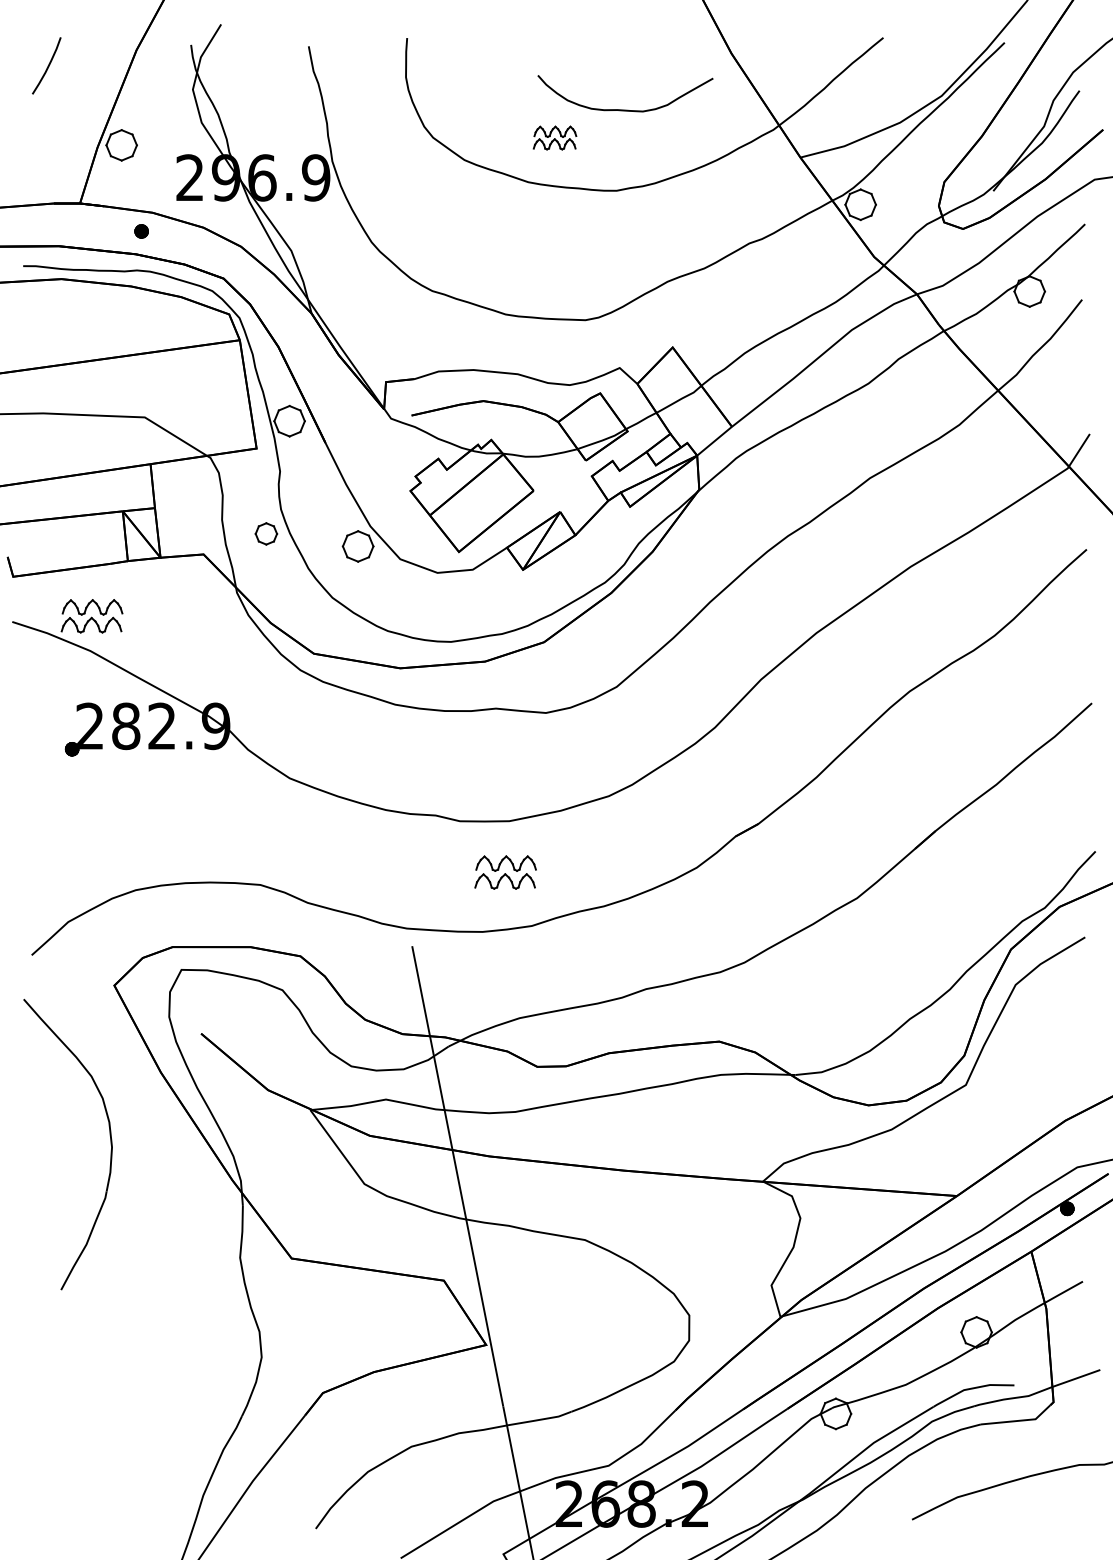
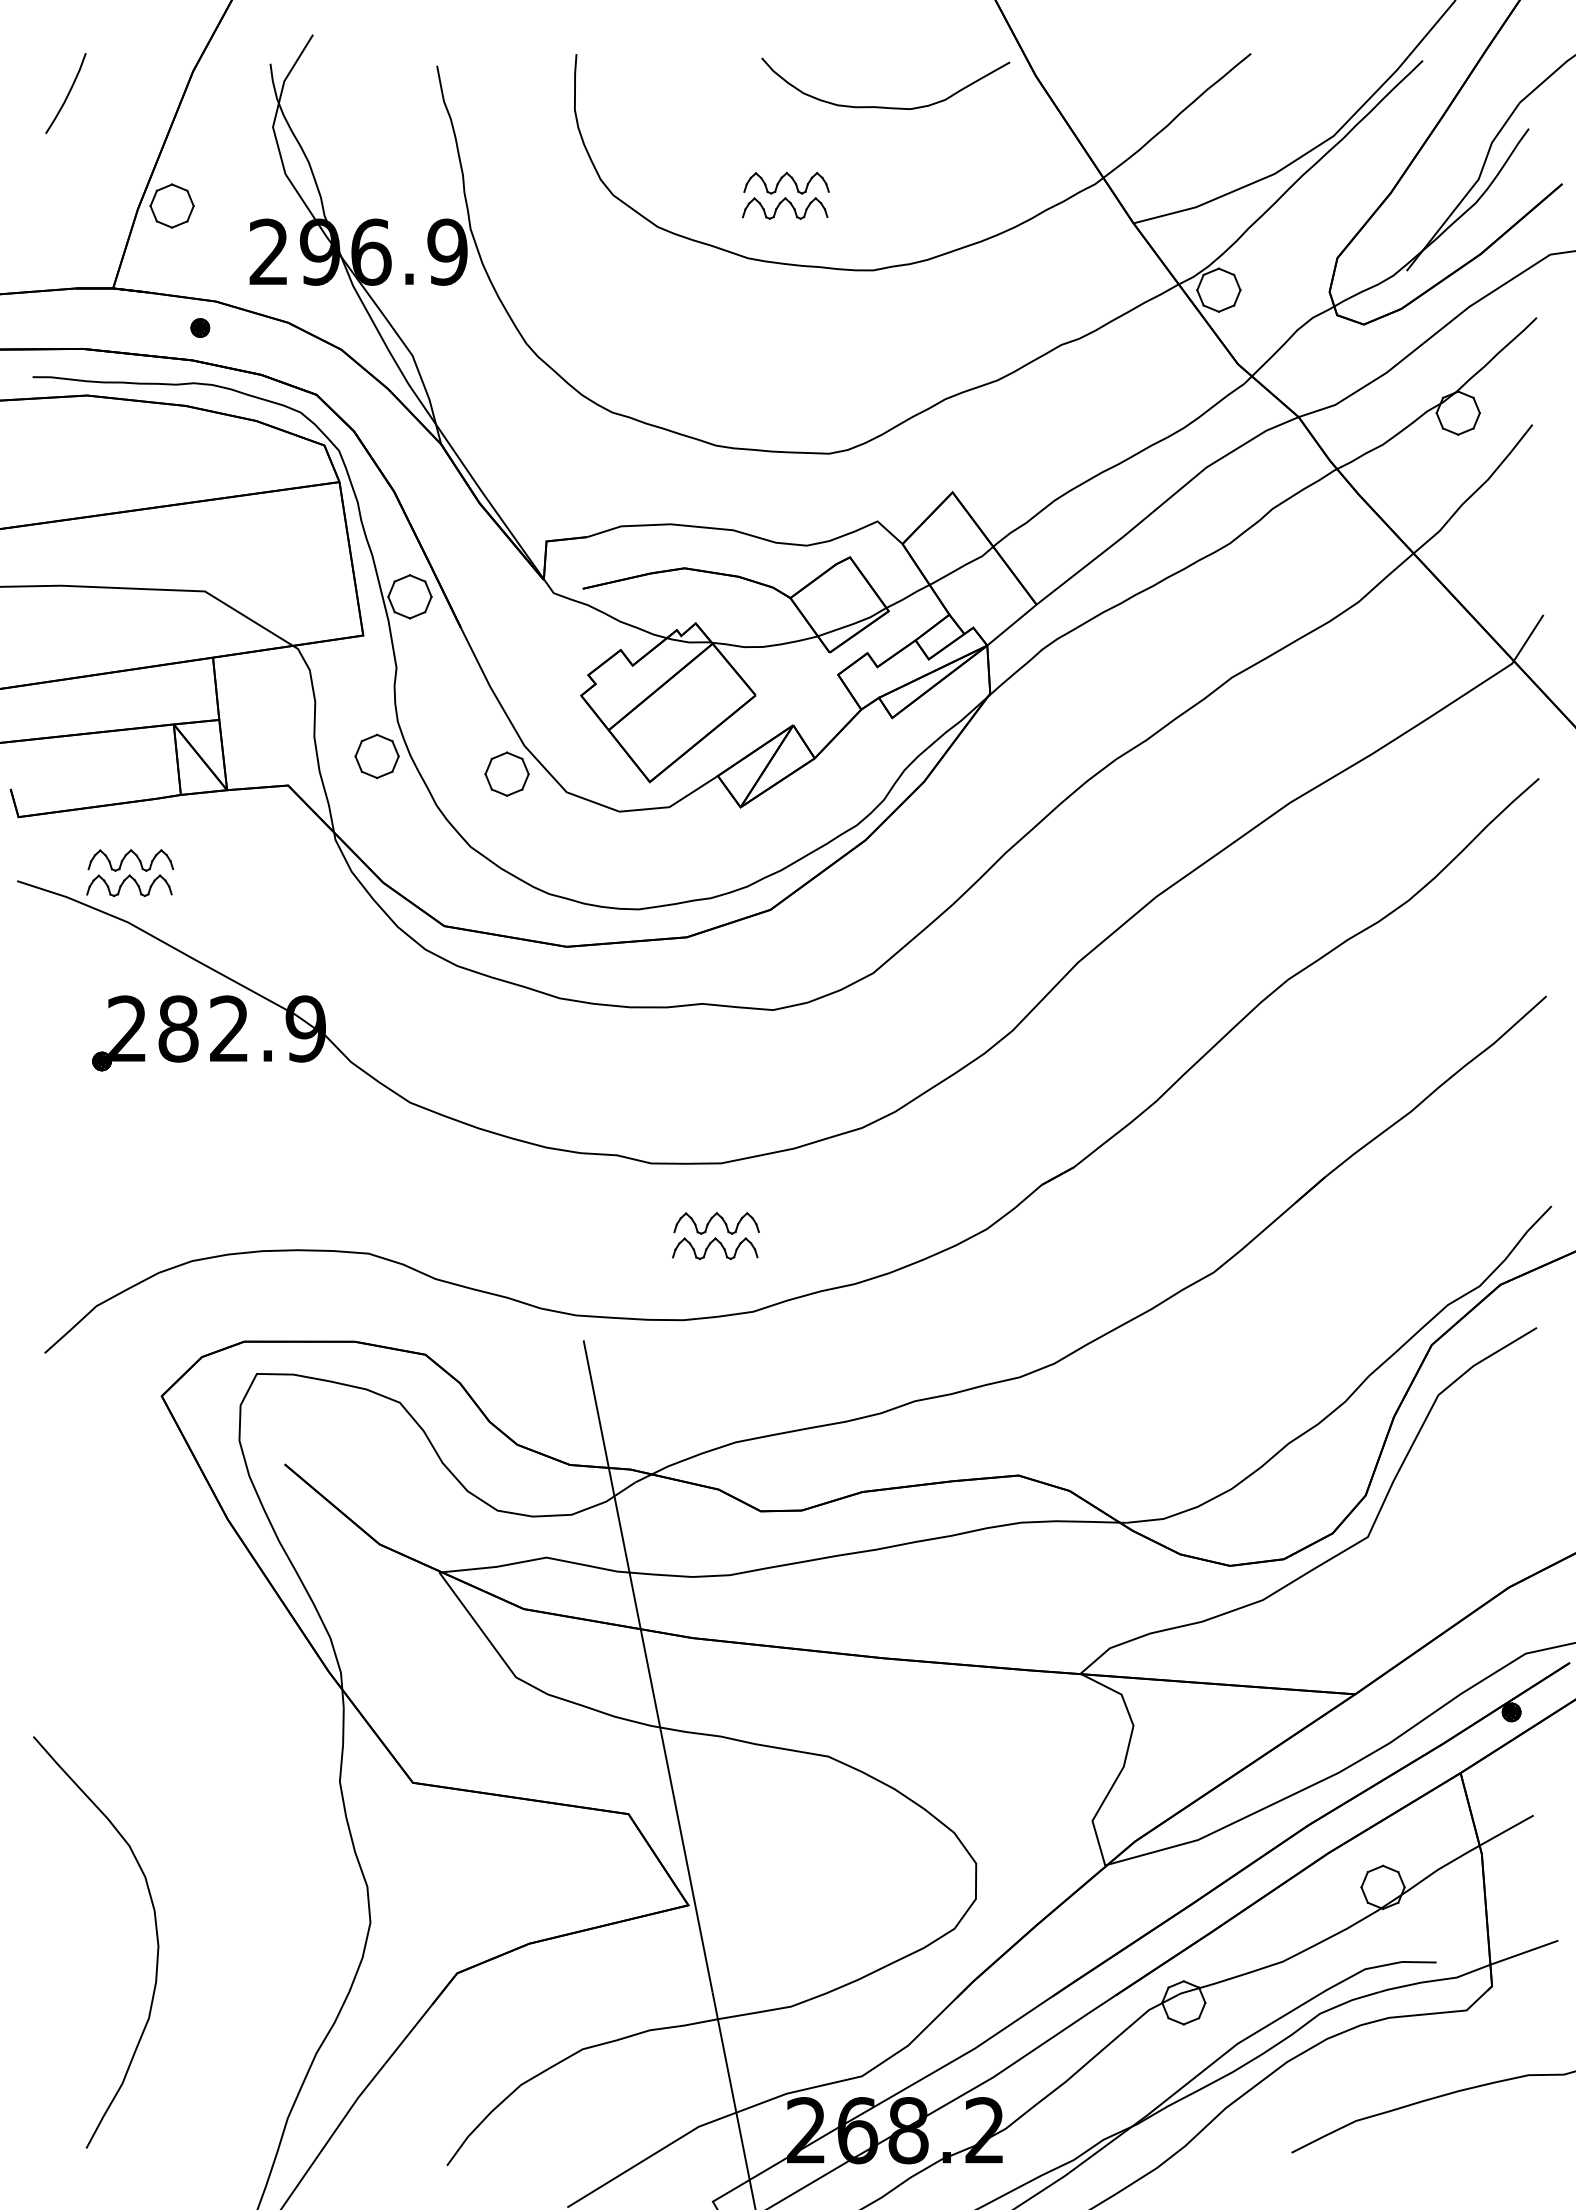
curve: (624, 109) -> (884, 106), moved
part: (554, 137) -> (785, 195), size x1.43
part: (265, 533) -> (376, 756), size x1.43
part: (110, 1143) -> (156, 1940), moved

